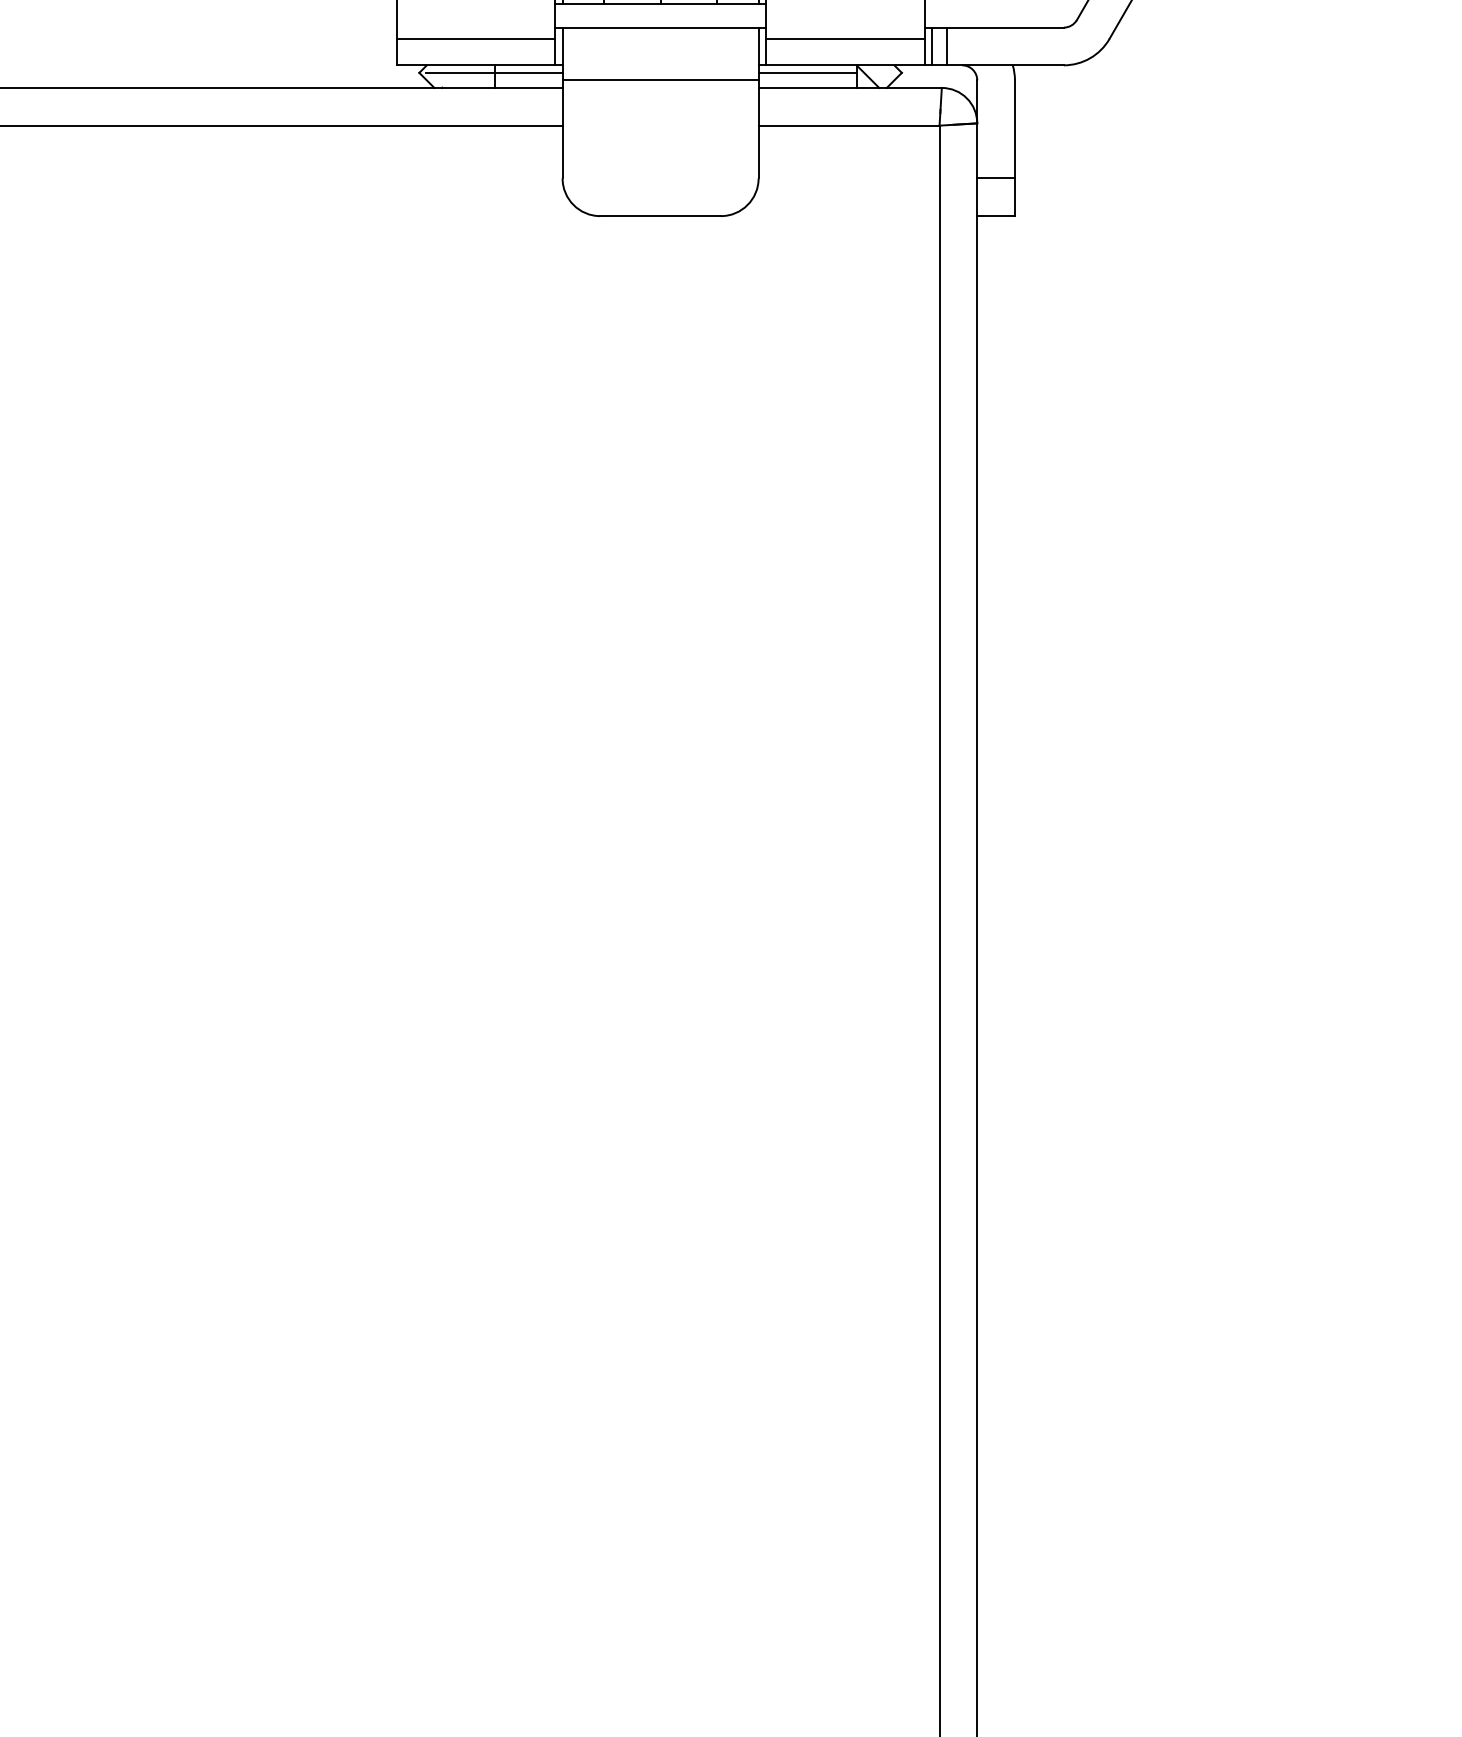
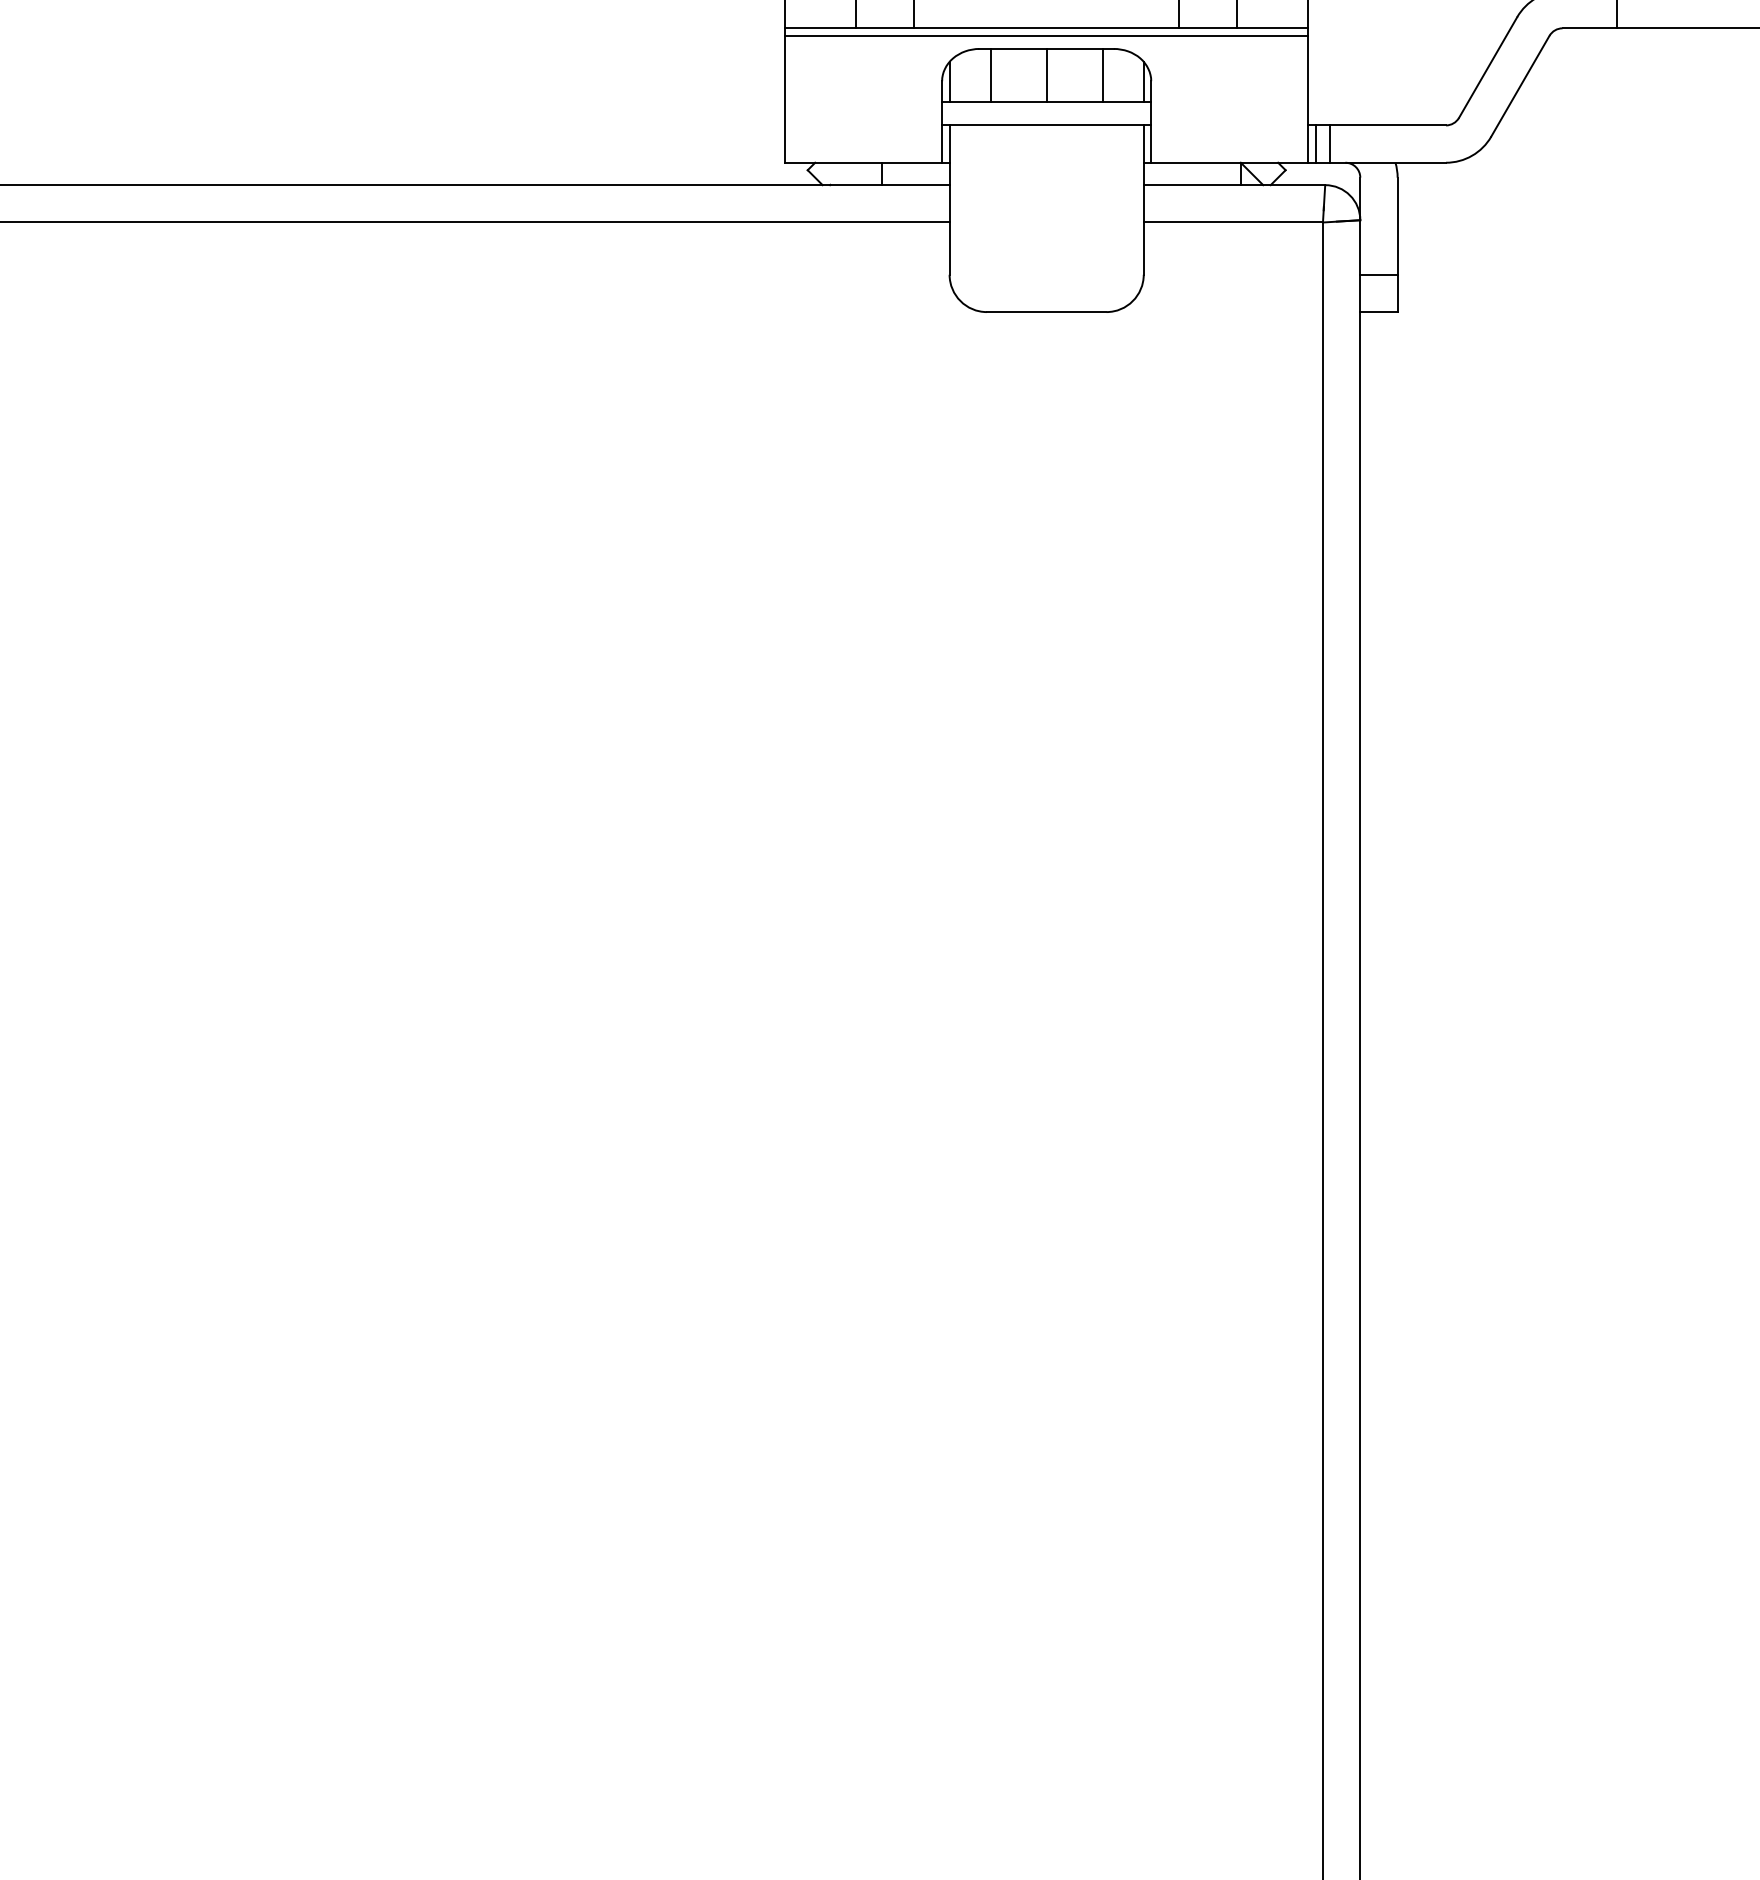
line: (475, 38) -> (863, 136), removed
line: (845, 38) -> (1229, 136), removed
line: (493, 73) -> (881, 170), removed
line: (806, 73) -> (1191, 170), removed
line: (660, 80) -> (1046, 177), removed

